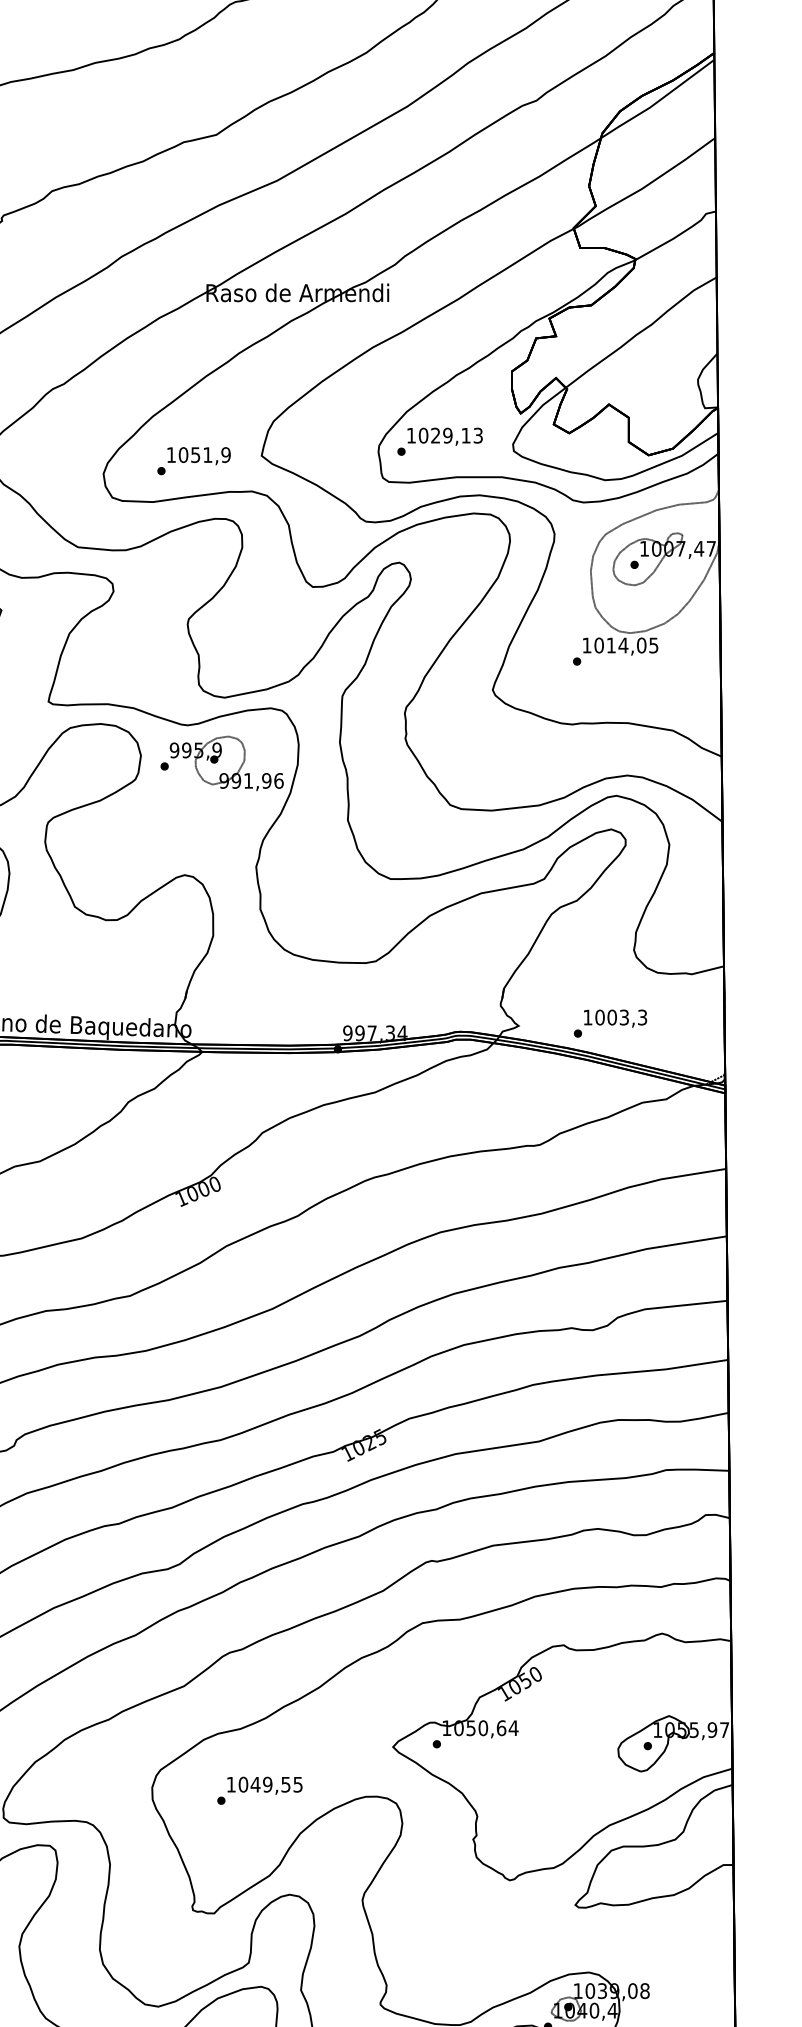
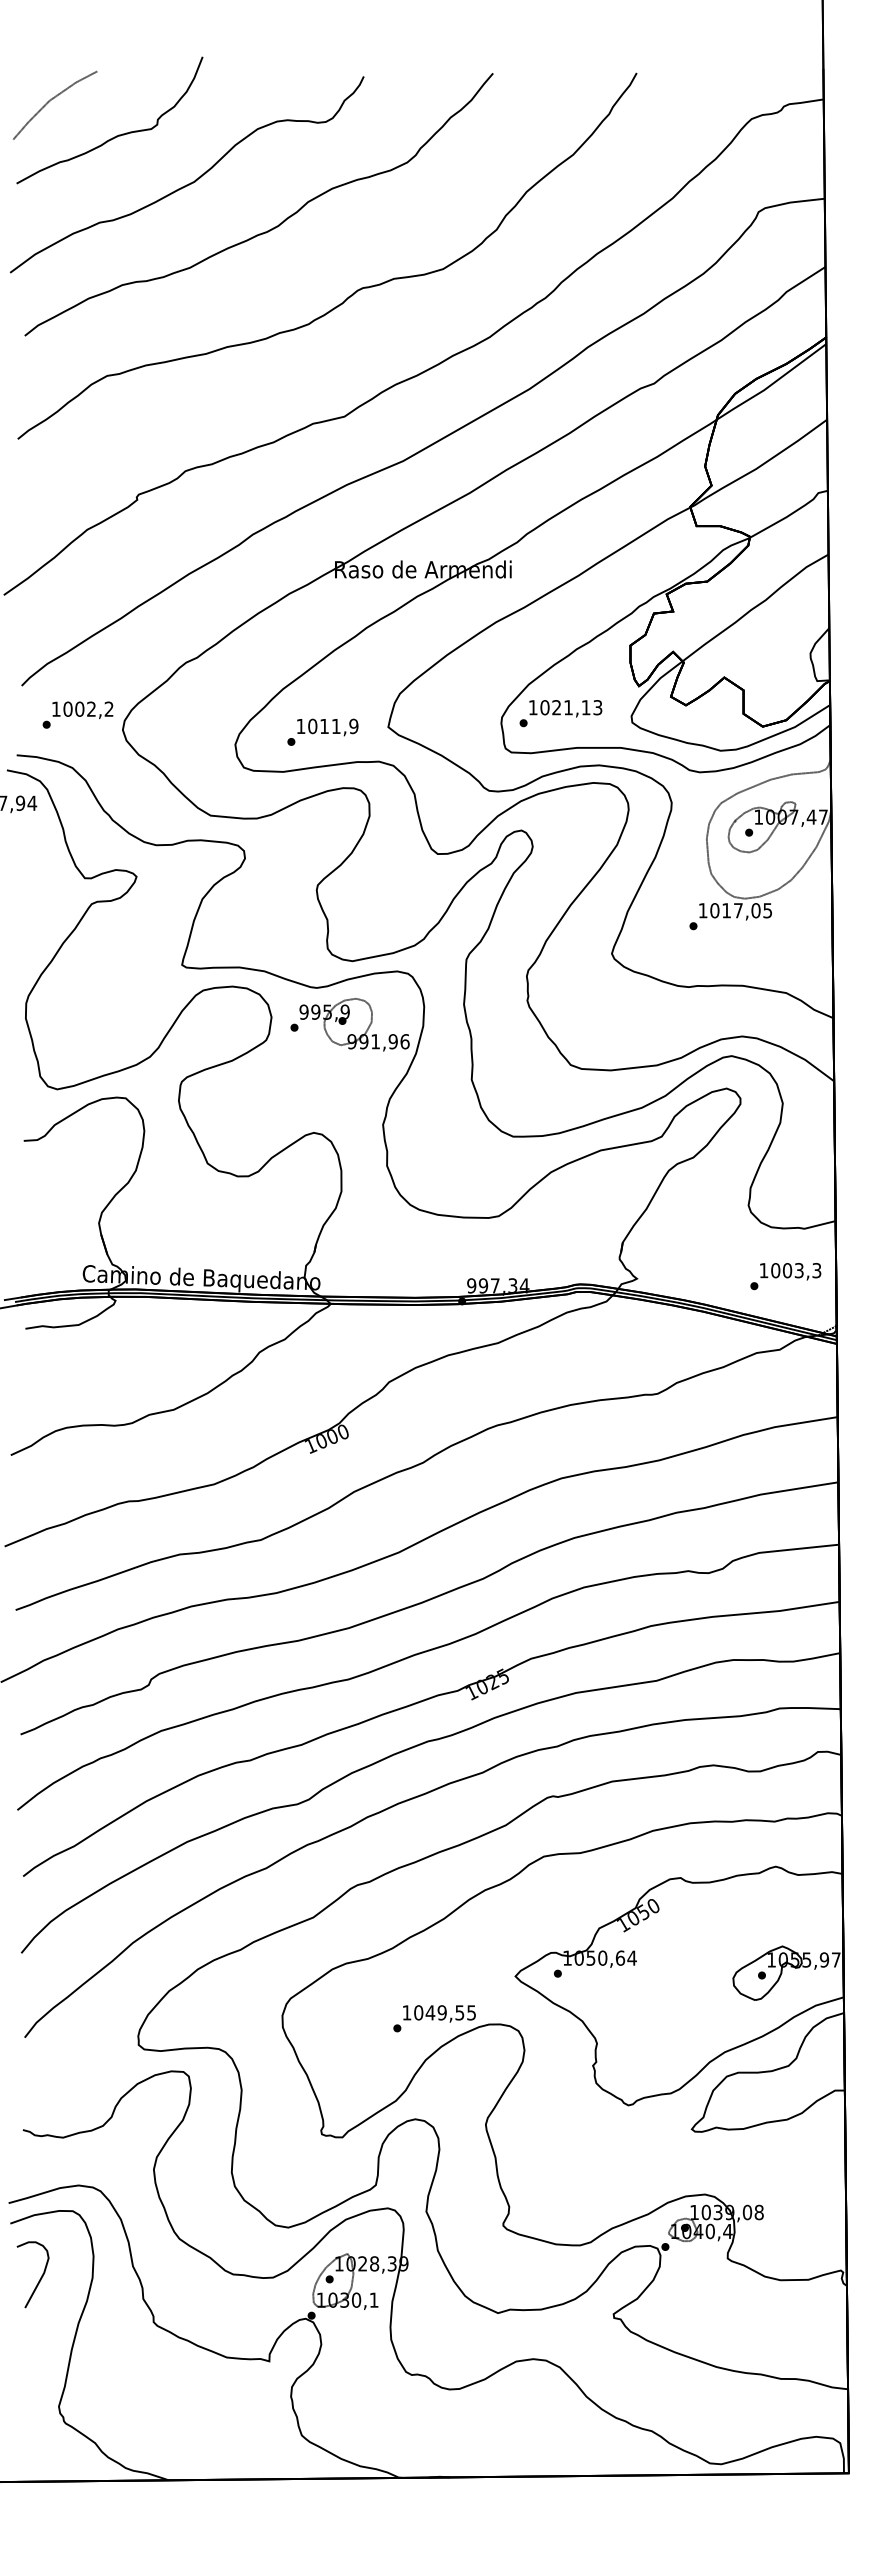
text: (447, 435) -> (568, 707), 1029,13 -> 1021,13
text: (195, 455) -> (324, 726), 1051,9 -> 1011,9
text: (623, 645) -> (738, 910), 1014,05 -> 1017,05
text: (610, 1023) -> (785, 1276), moved
text: (259, 1790) -> (434, 2018), moved

